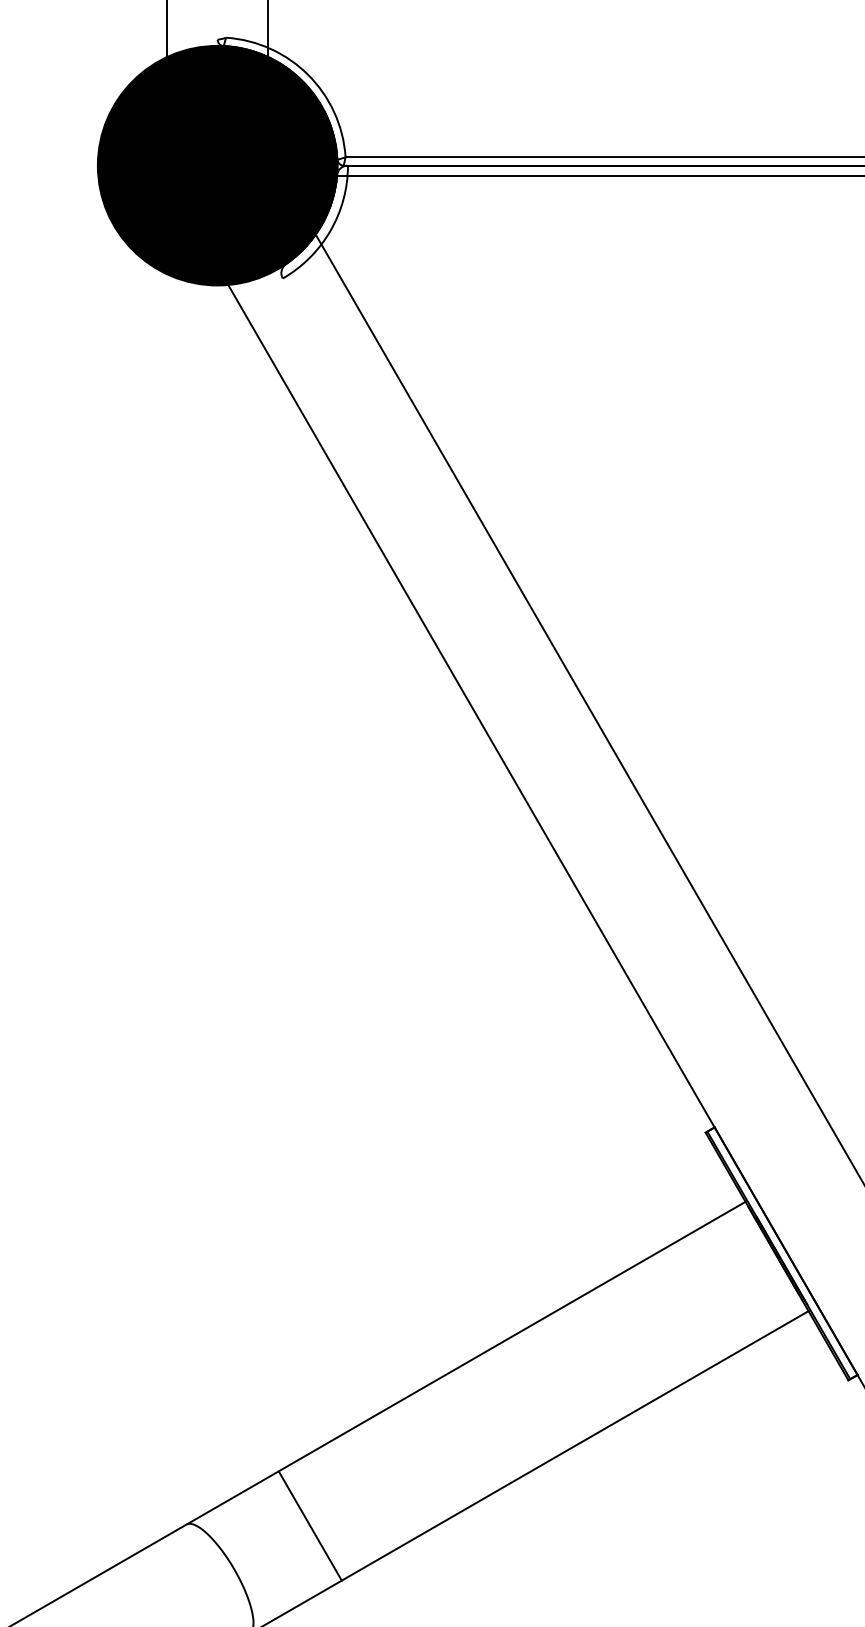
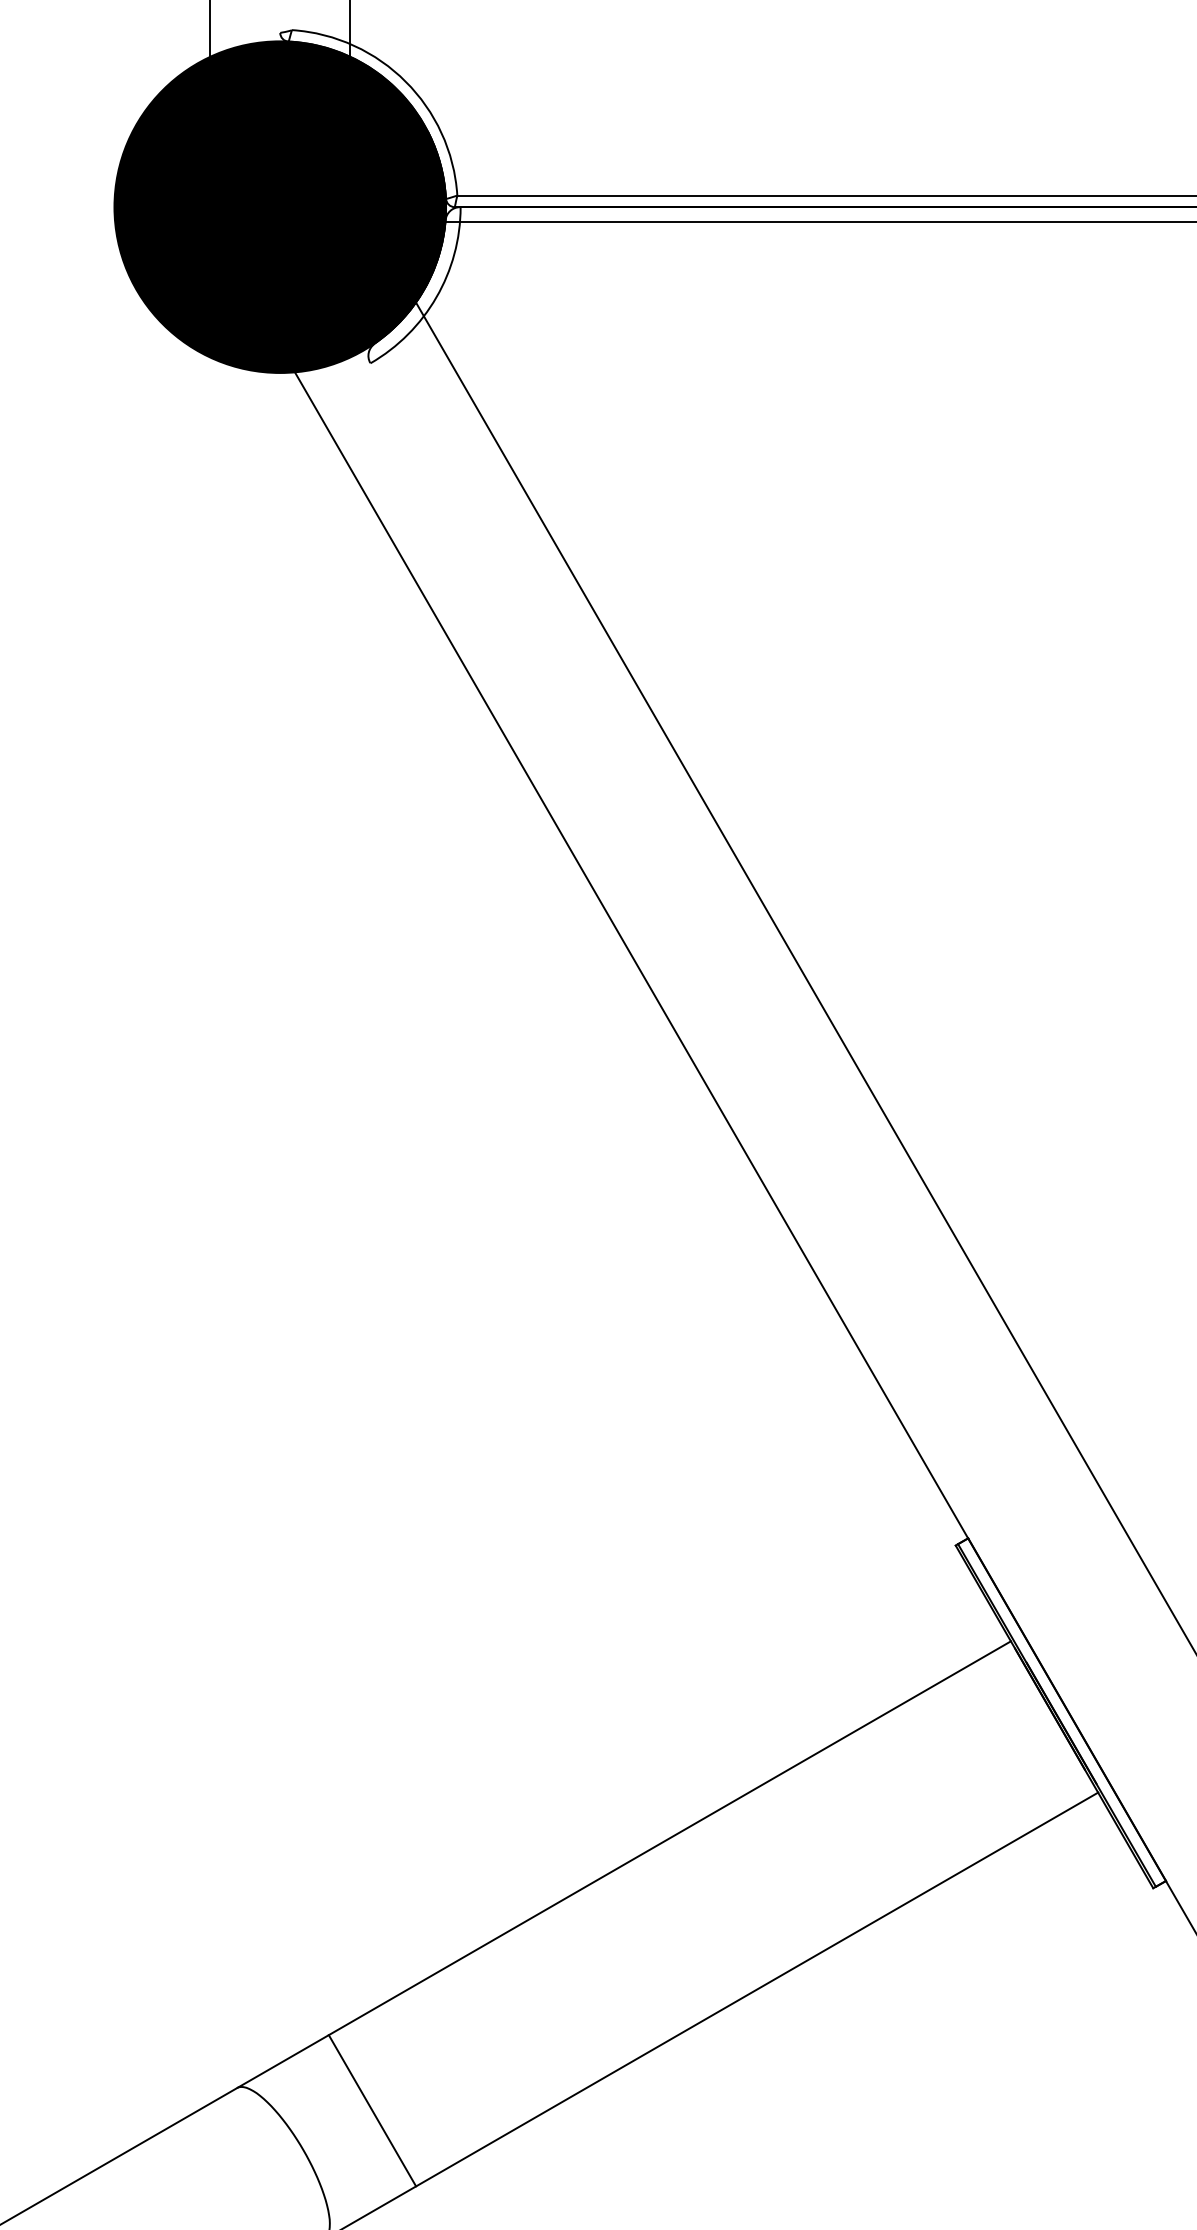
line: (309, 1525) -> (371, 2110), moved

